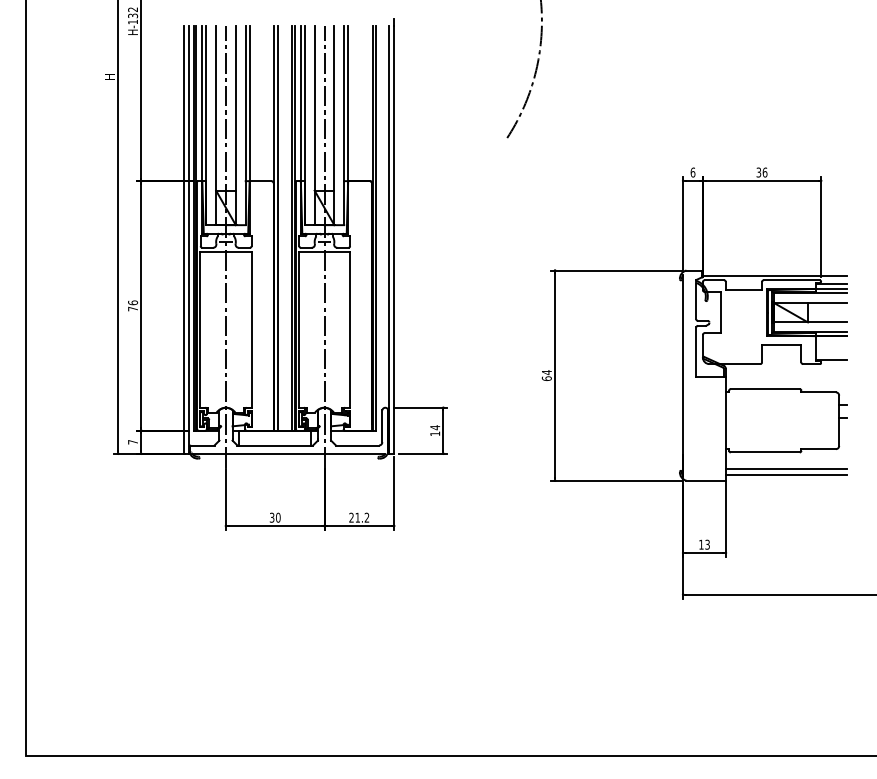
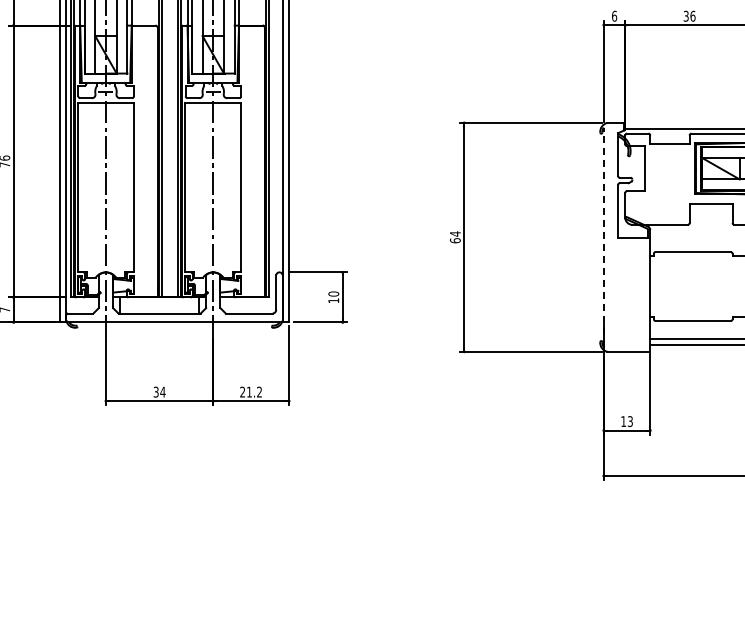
line: (683, 375) -> (604, 237), solid -> dashed
text: (435, 427) -> (334, 293), 14 -> 10
text: (277, 517) -> (162, 391), 30 -> 34

